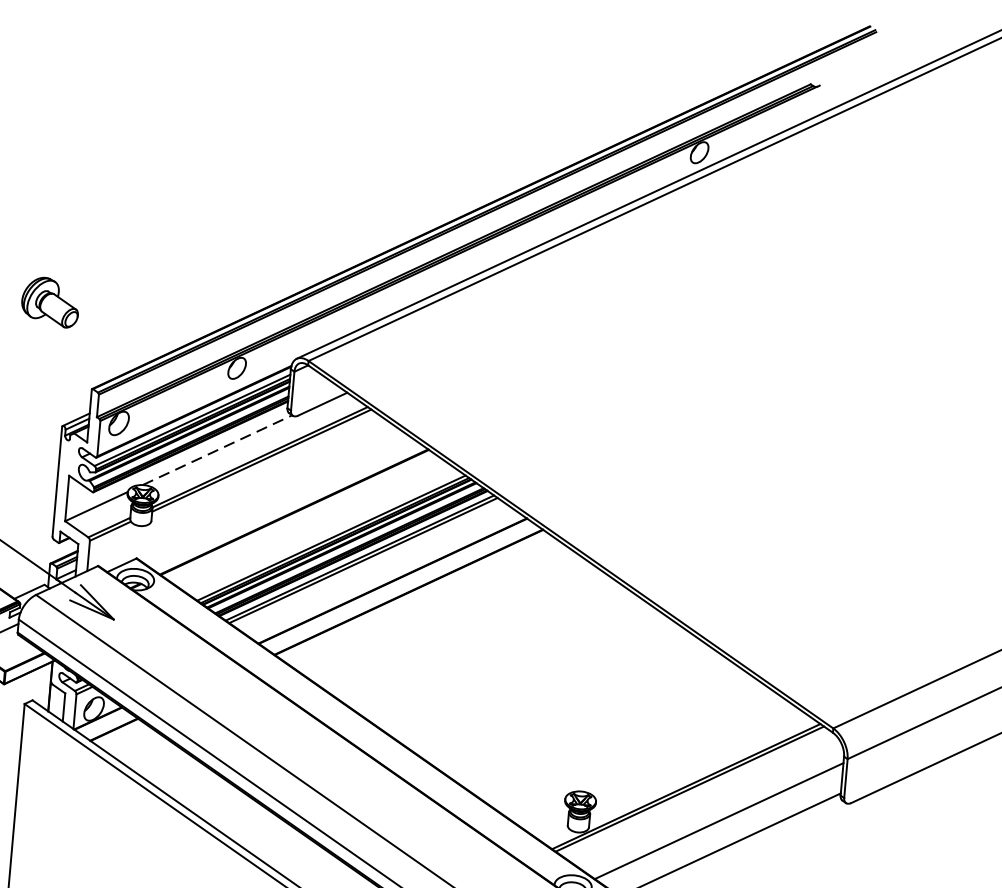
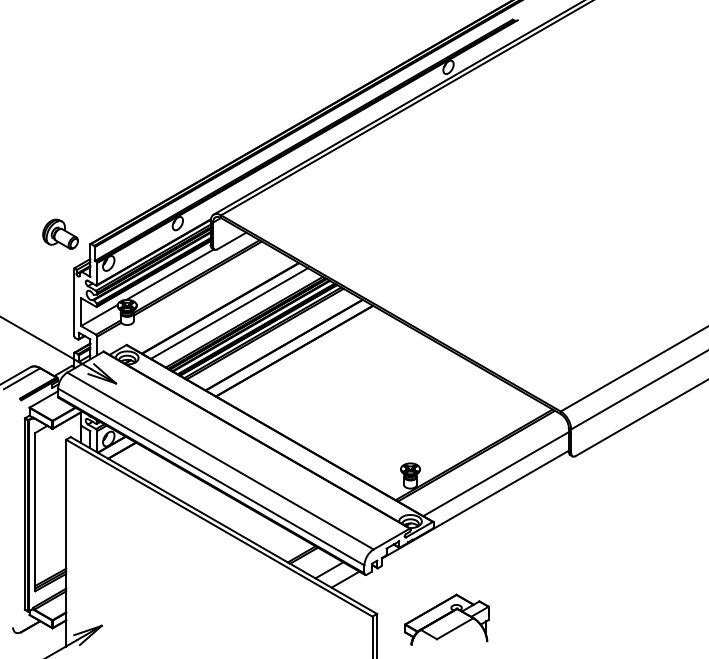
part: (50, 300) -> (60, 233), moved
line: (217, 450) -> (170, 274), dashed -> solid
line: (308, 521) -> (229, 313), added

